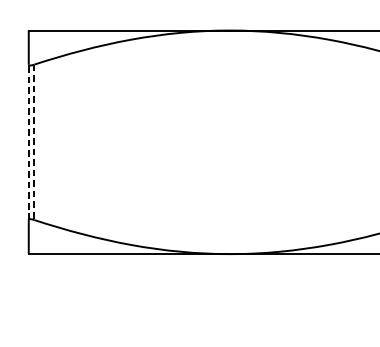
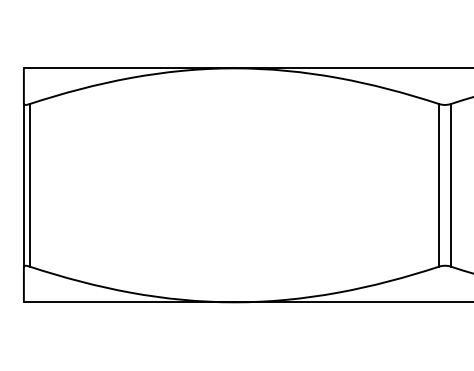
line: (28, 141) -> (23, 184), dashed -> solid
line: (34, 142) -> (29, 185), dashed -> solid

